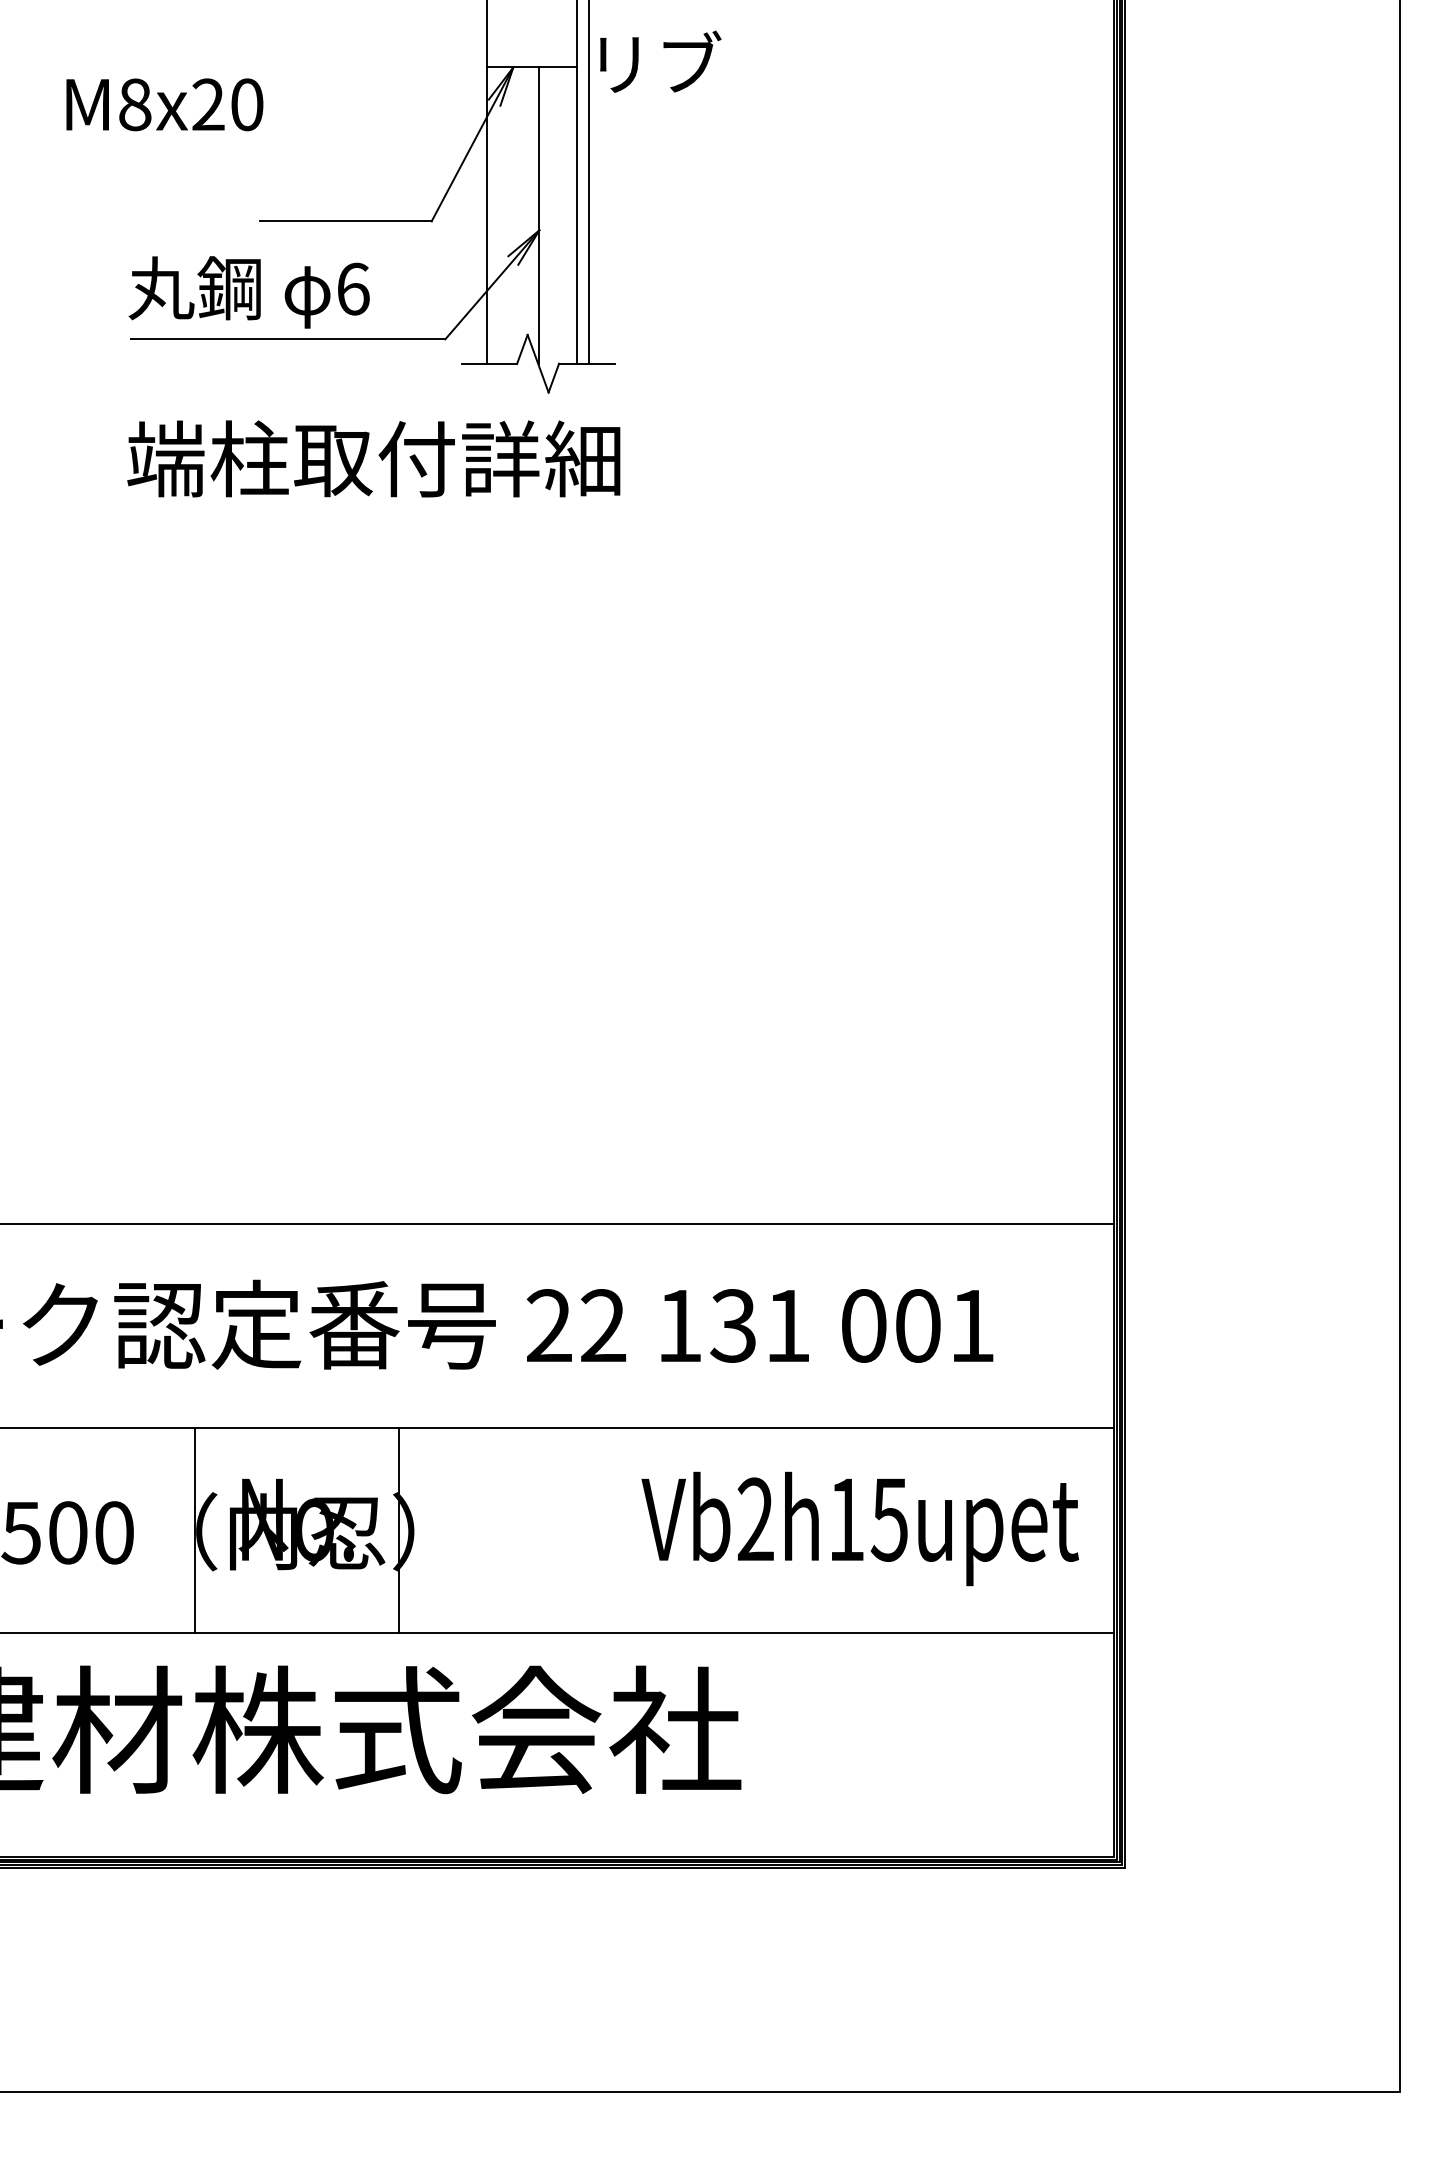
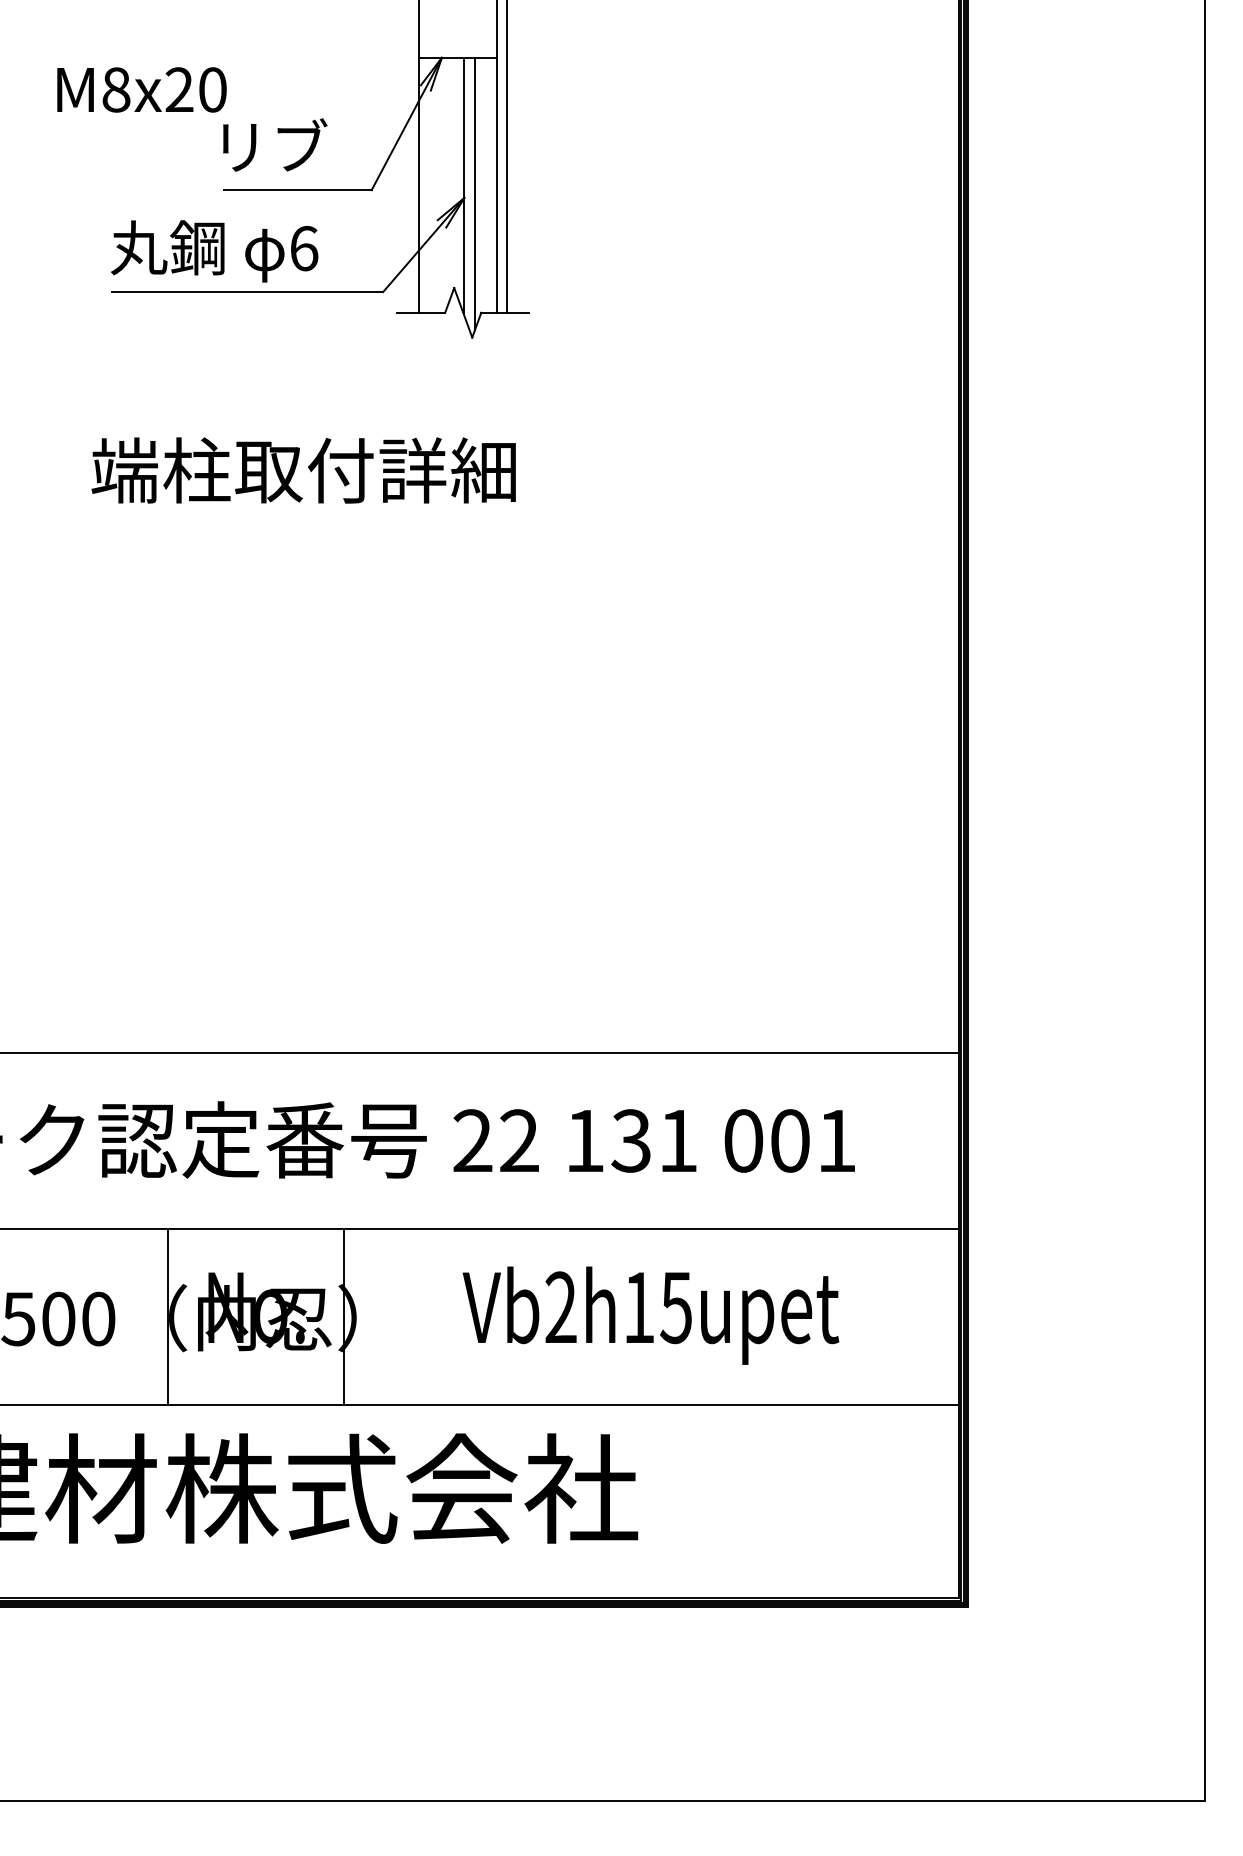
text: (660, 61) -> (275, 144), moved
line: (551, 225) -> (474, 193), added
text: (373, 458) -> (303, 470), moved
text: (859, 1528) -> (650, 1315), moved

